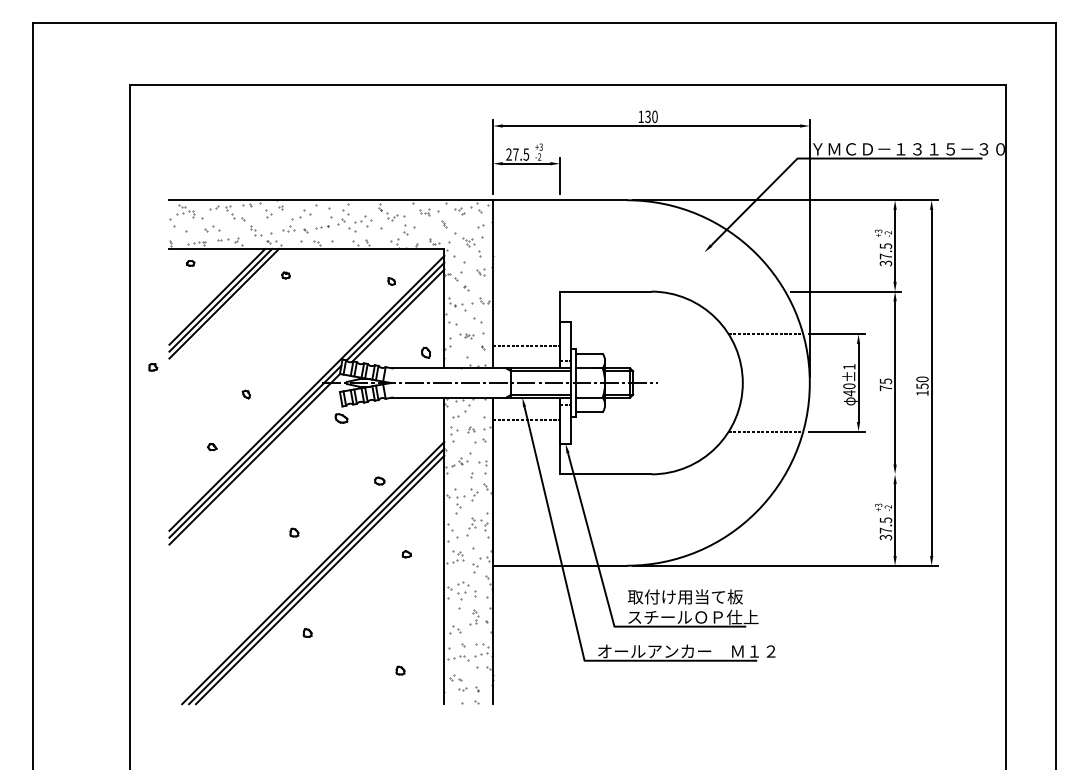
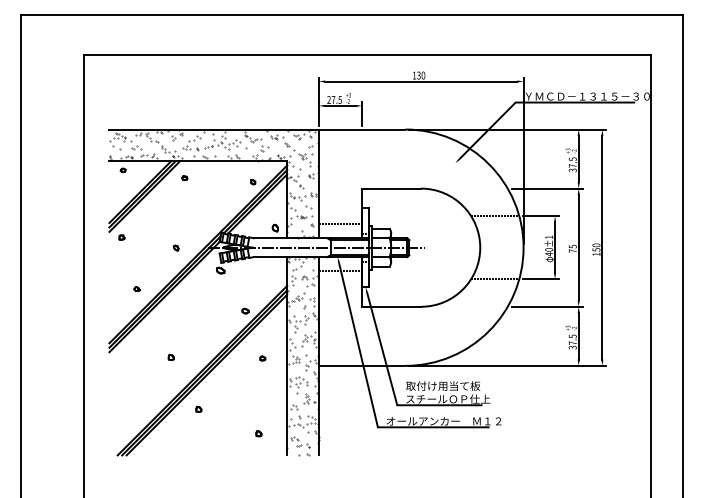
part: (152, 367) -> (121, 237), moved
part: (245, 393) -> (175, 247), moved
line: (845, 473) -> (546, 306), added
part: (293, 532) -> (170, 357), moved

